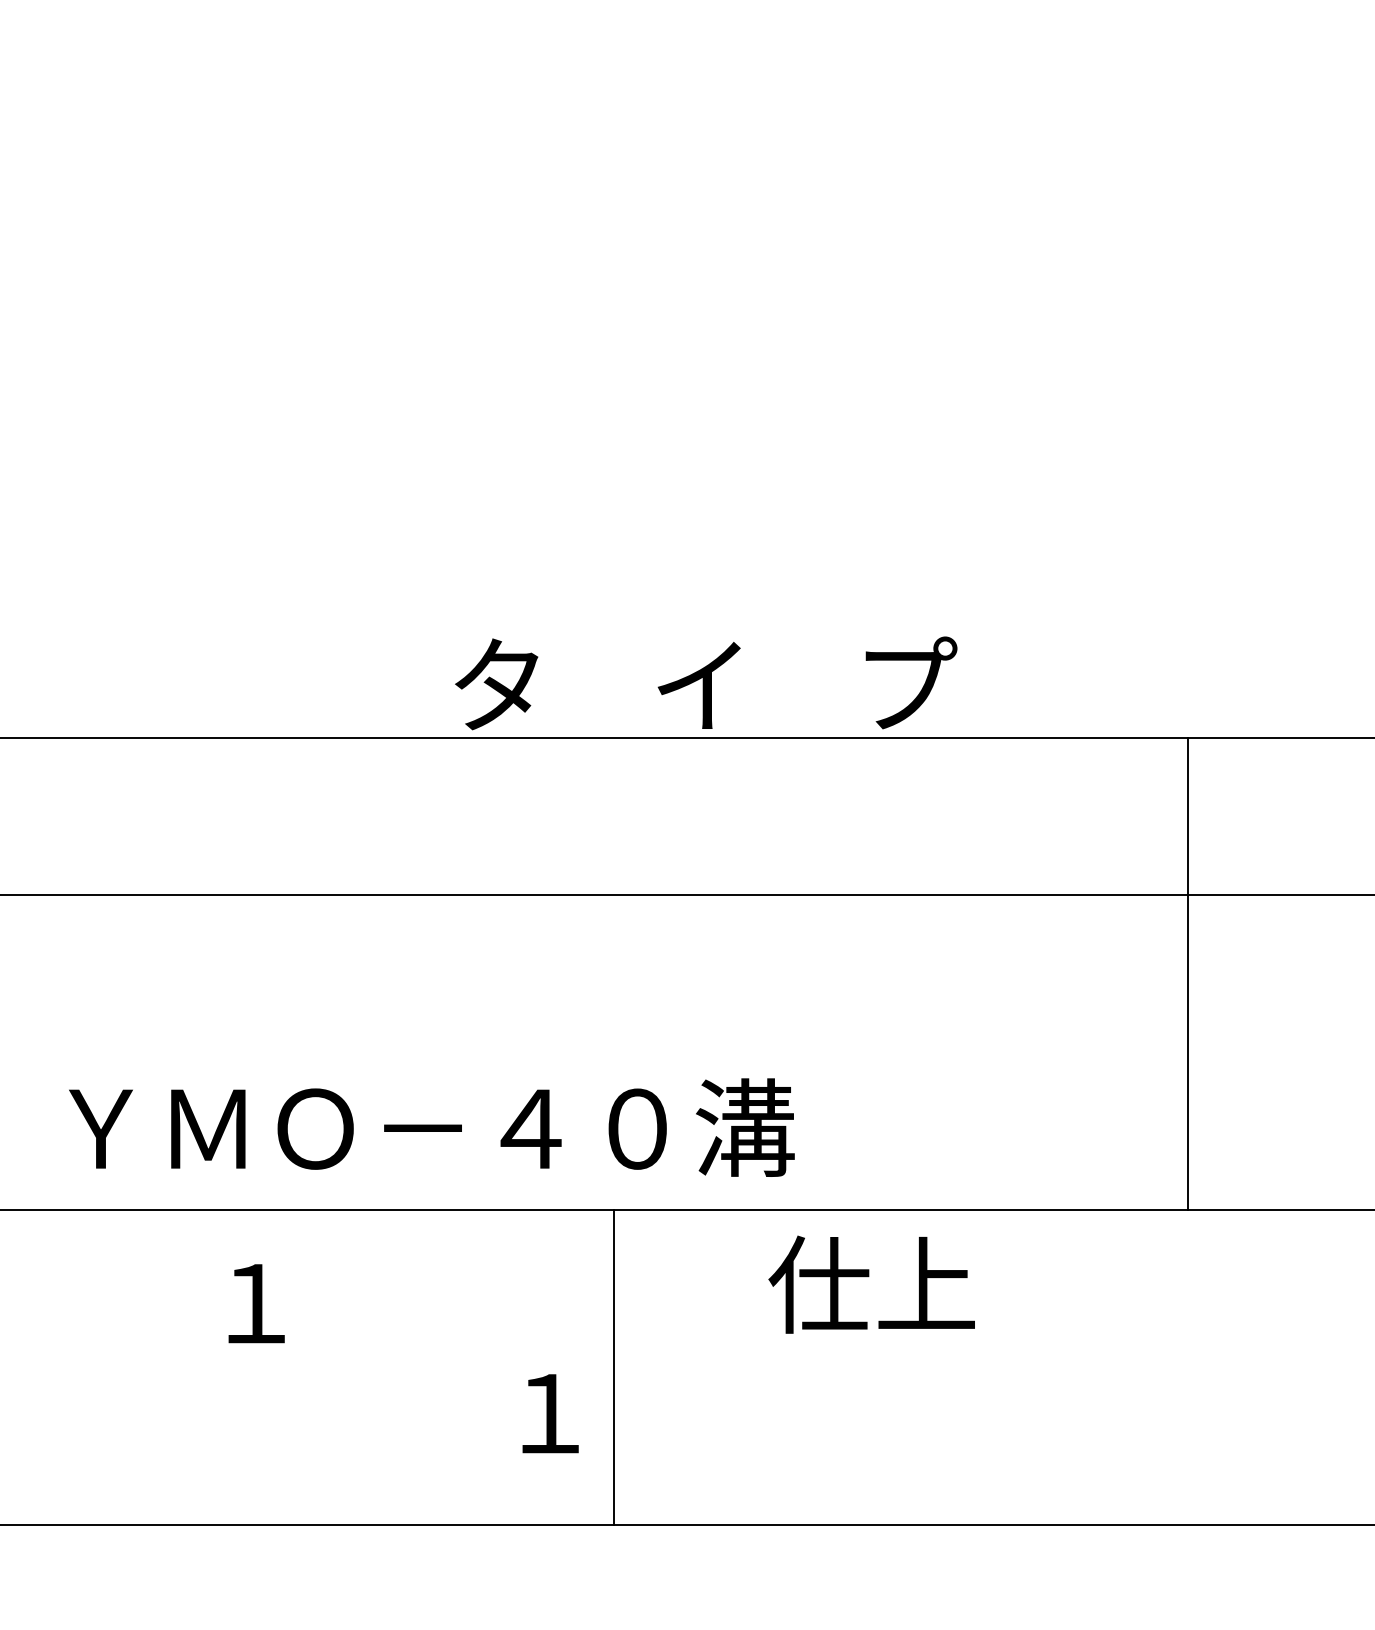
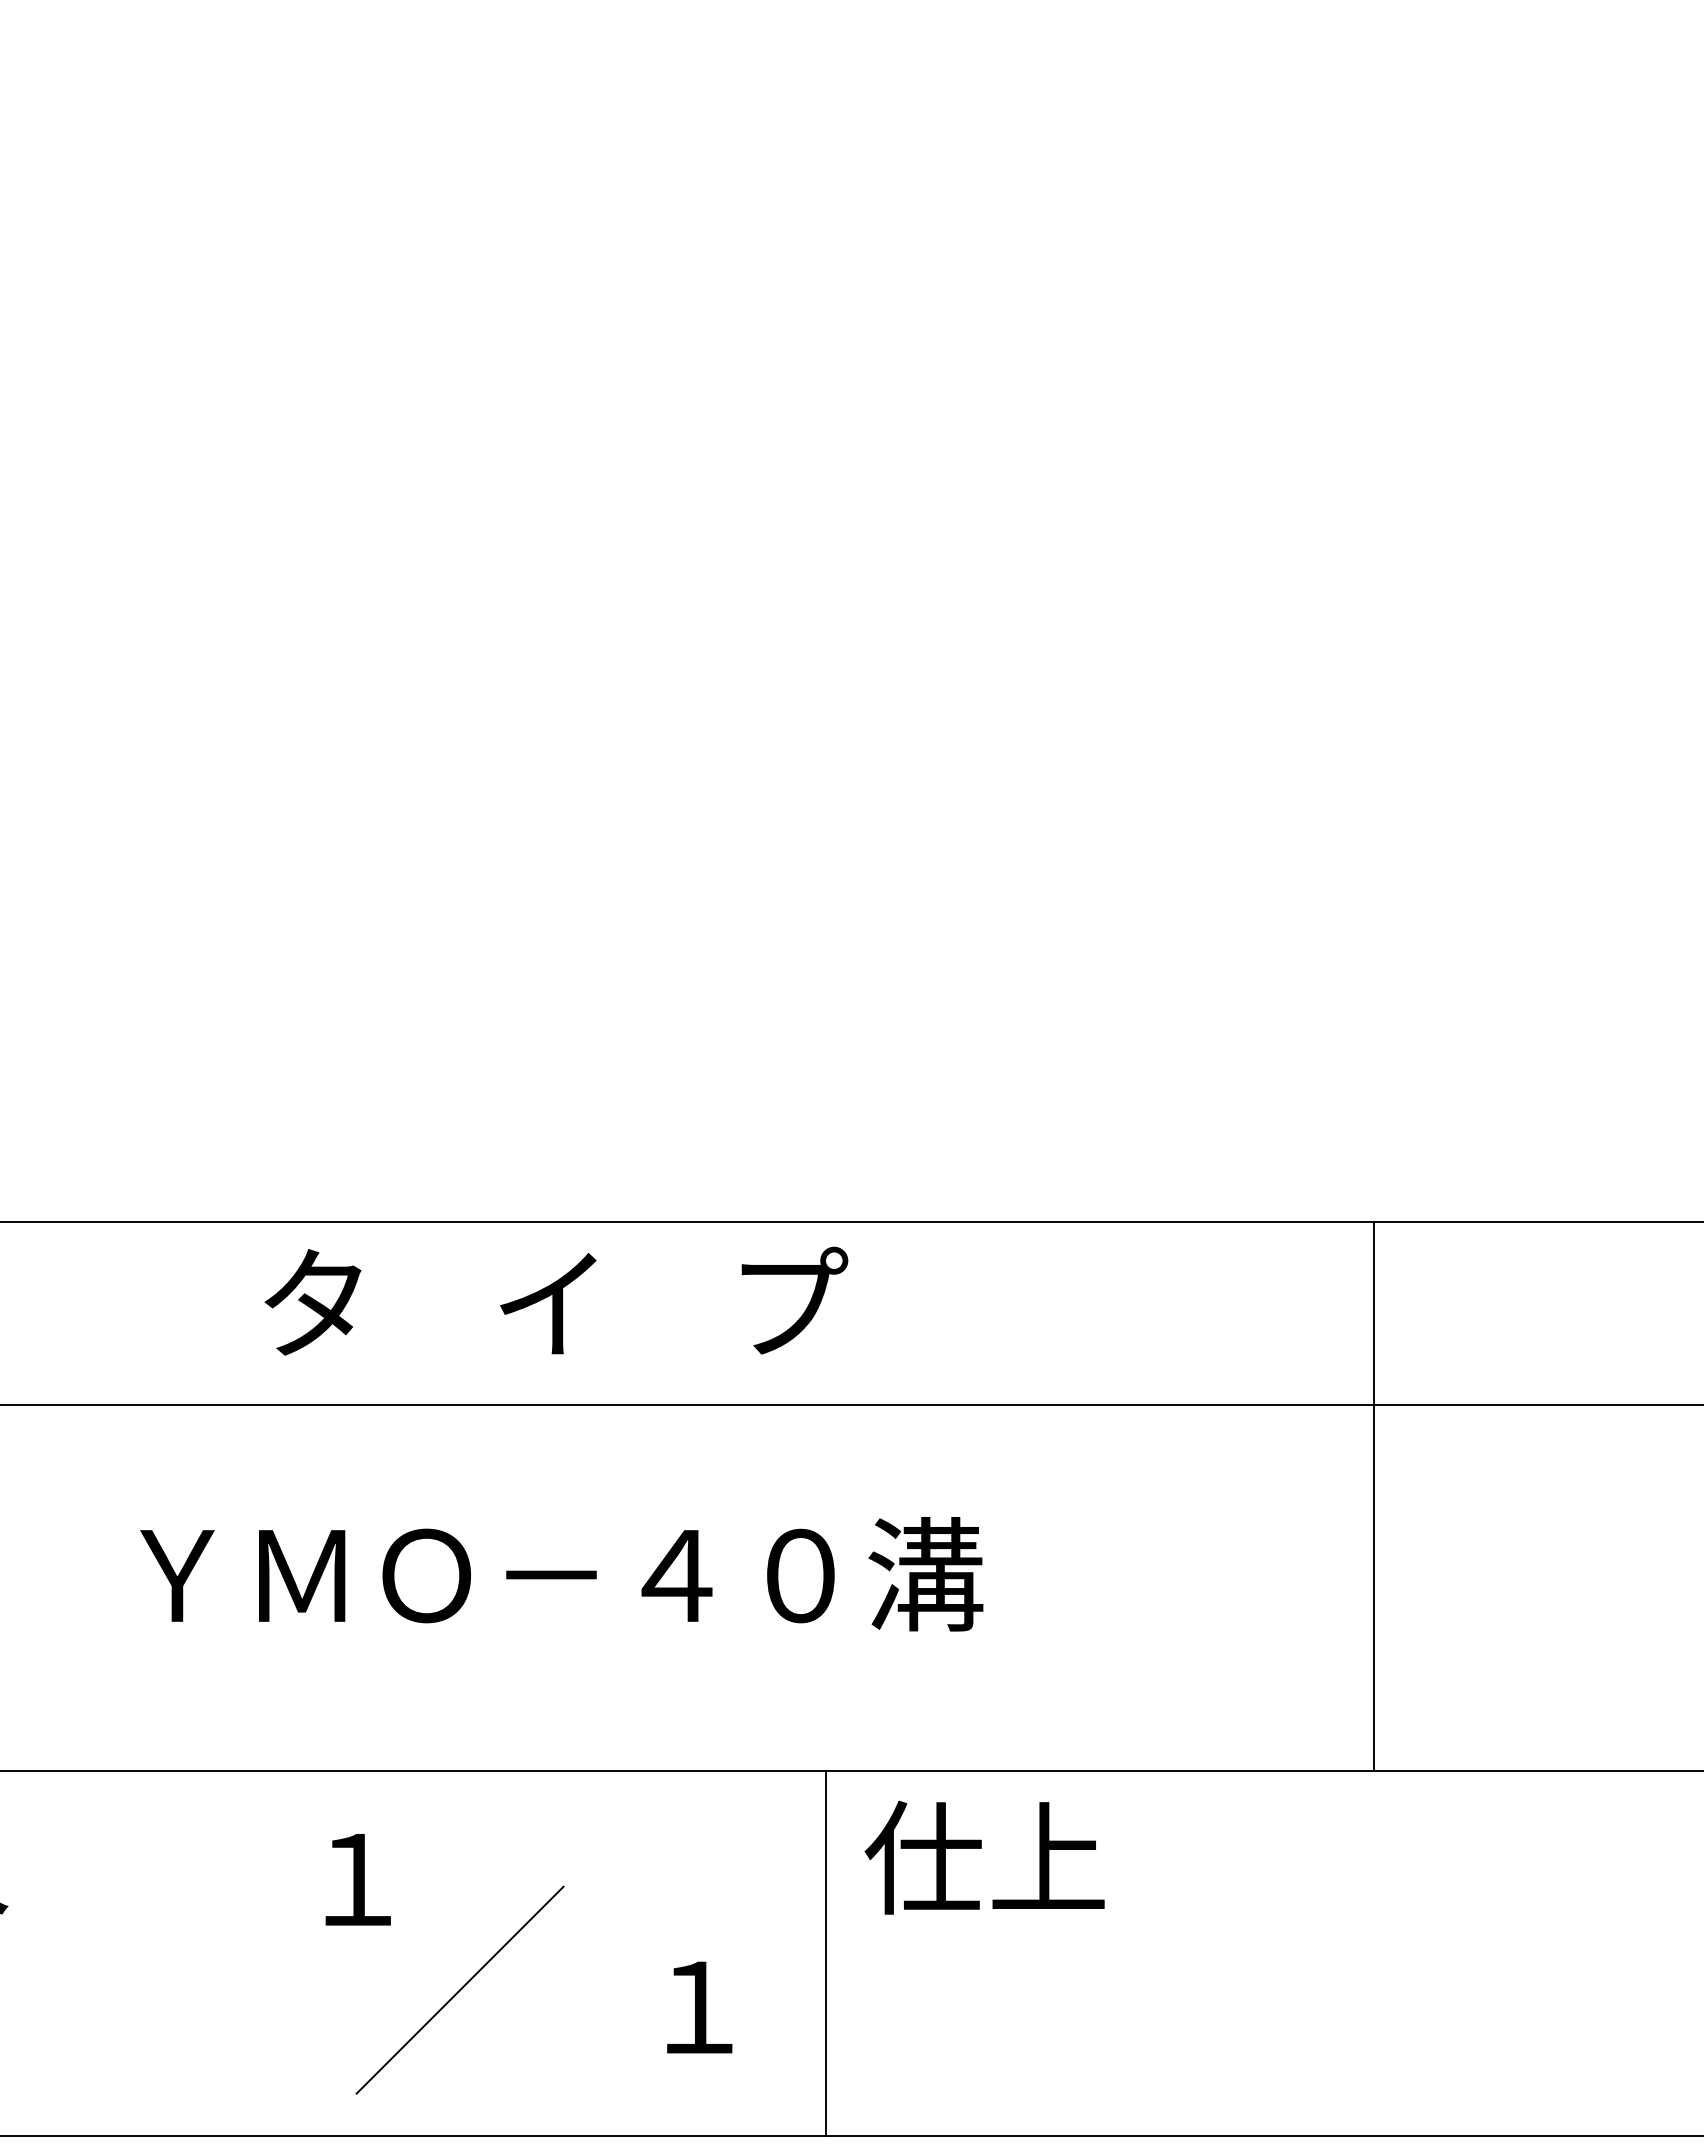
text: (706, 682) -> (556, 1300), moved
line: (1188, 973) -> (1374, 1496), moved
text: (431, 1127) -> (561, 1574), moved
text: (871, 1284) -> (984, 1857), moved
line: (614, 1367) -> (825, 1953), moved
line: (343, 1398) -> (459, 1989), added

